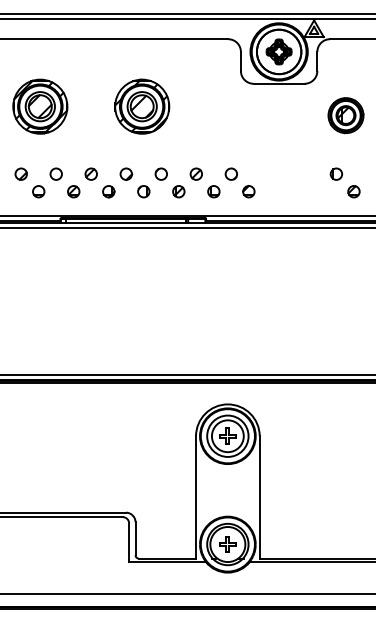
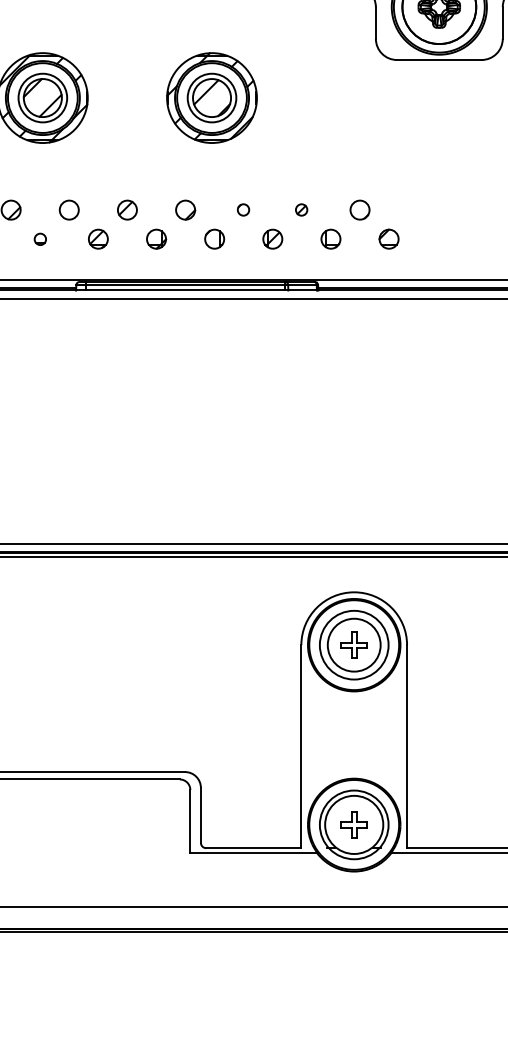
circle: (160, 173) -> (242, 208), size x0.6
part: (195, 173) -> (300, 208), size x0.6
part: (38, 191) -> (39, 238), size x0.6

